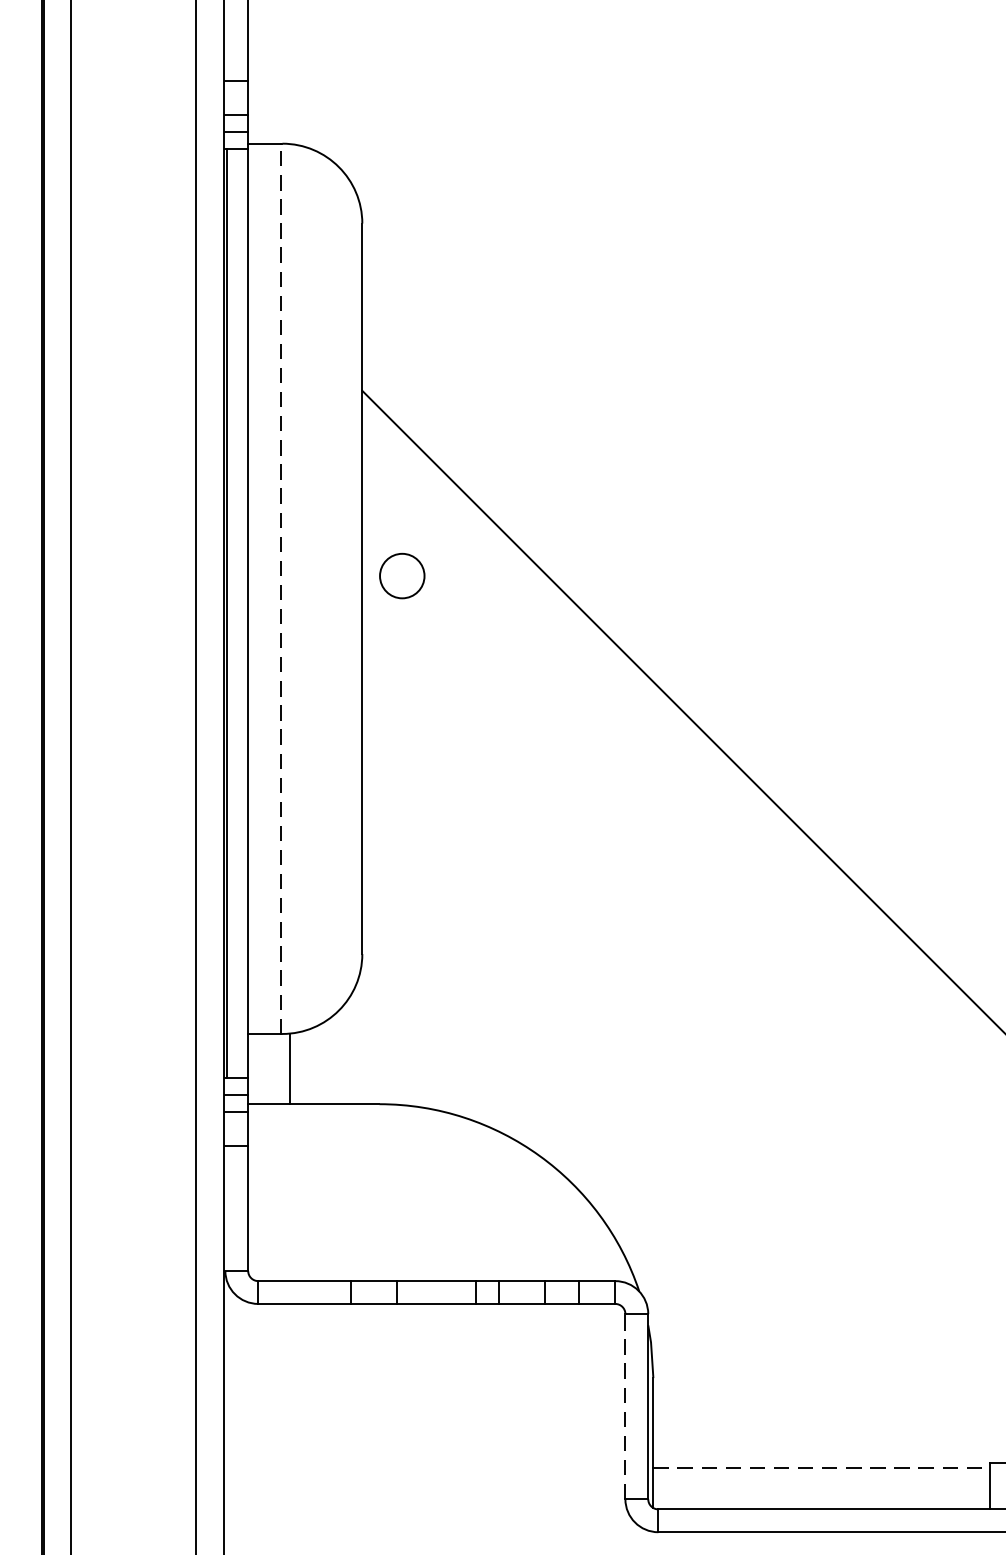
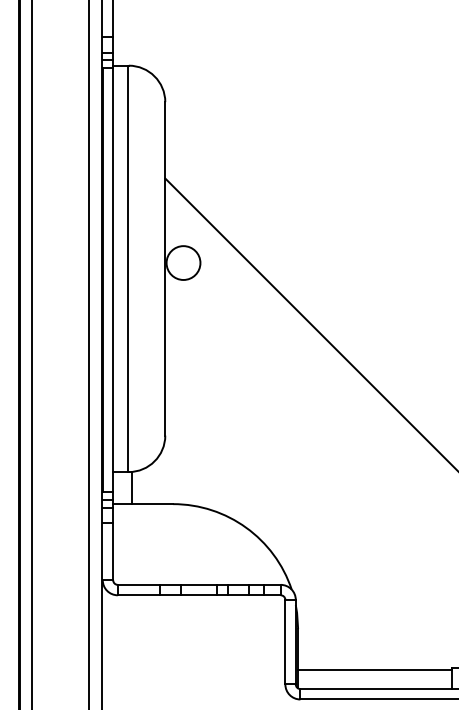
circle: (402, 574) -> (183, 262), size x1.67
line: (281, 587) -> (128, 268), dashed -> solid
line: (625, 1405) -> (285, 641), dashed -> solid
line: (822, 1468) -> (375, 670), dashed -> solid

